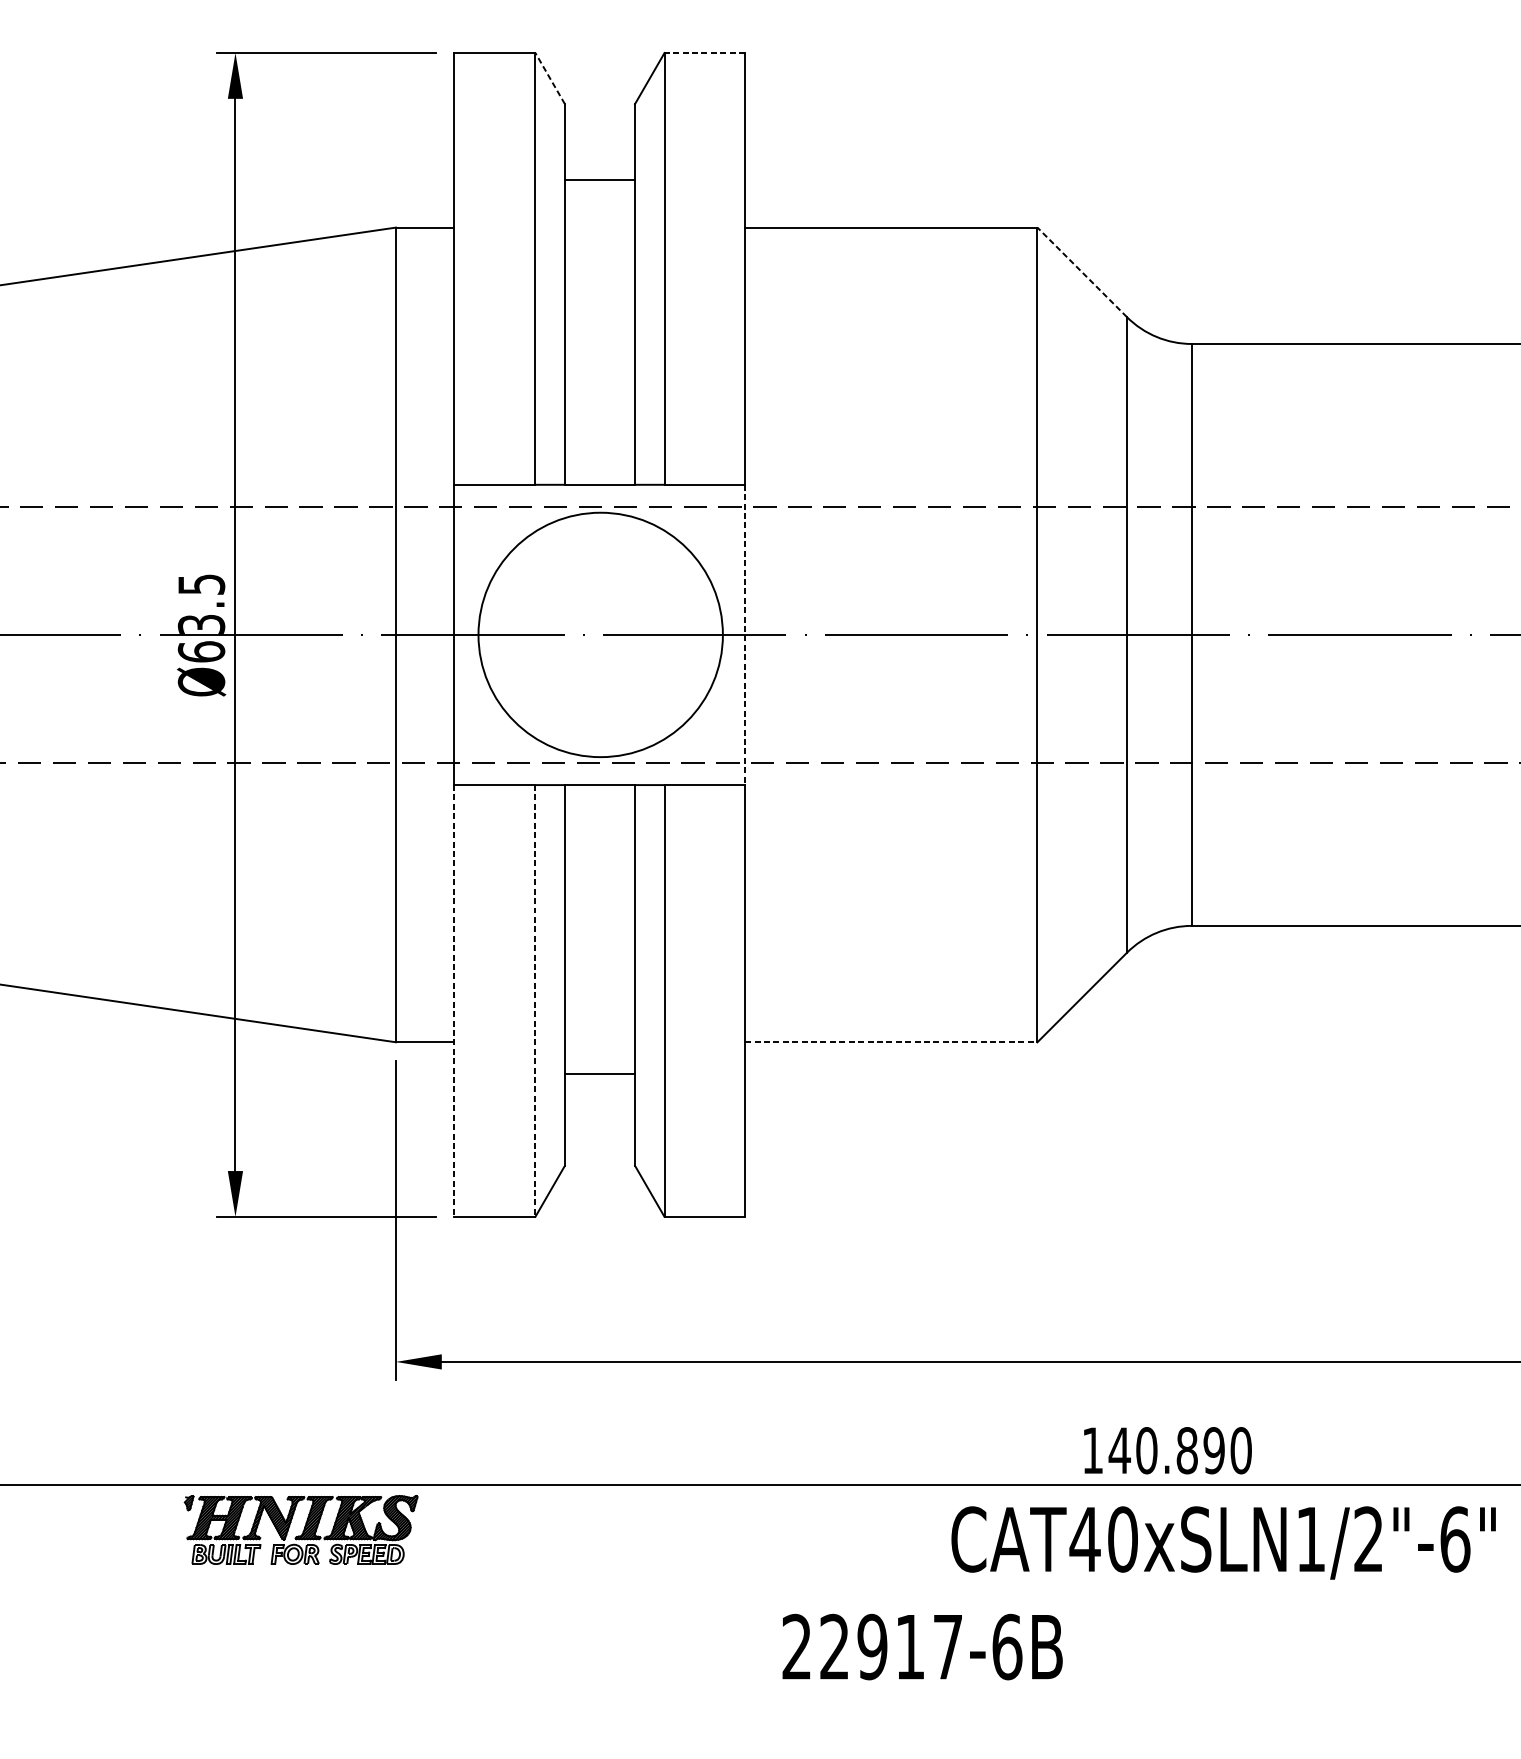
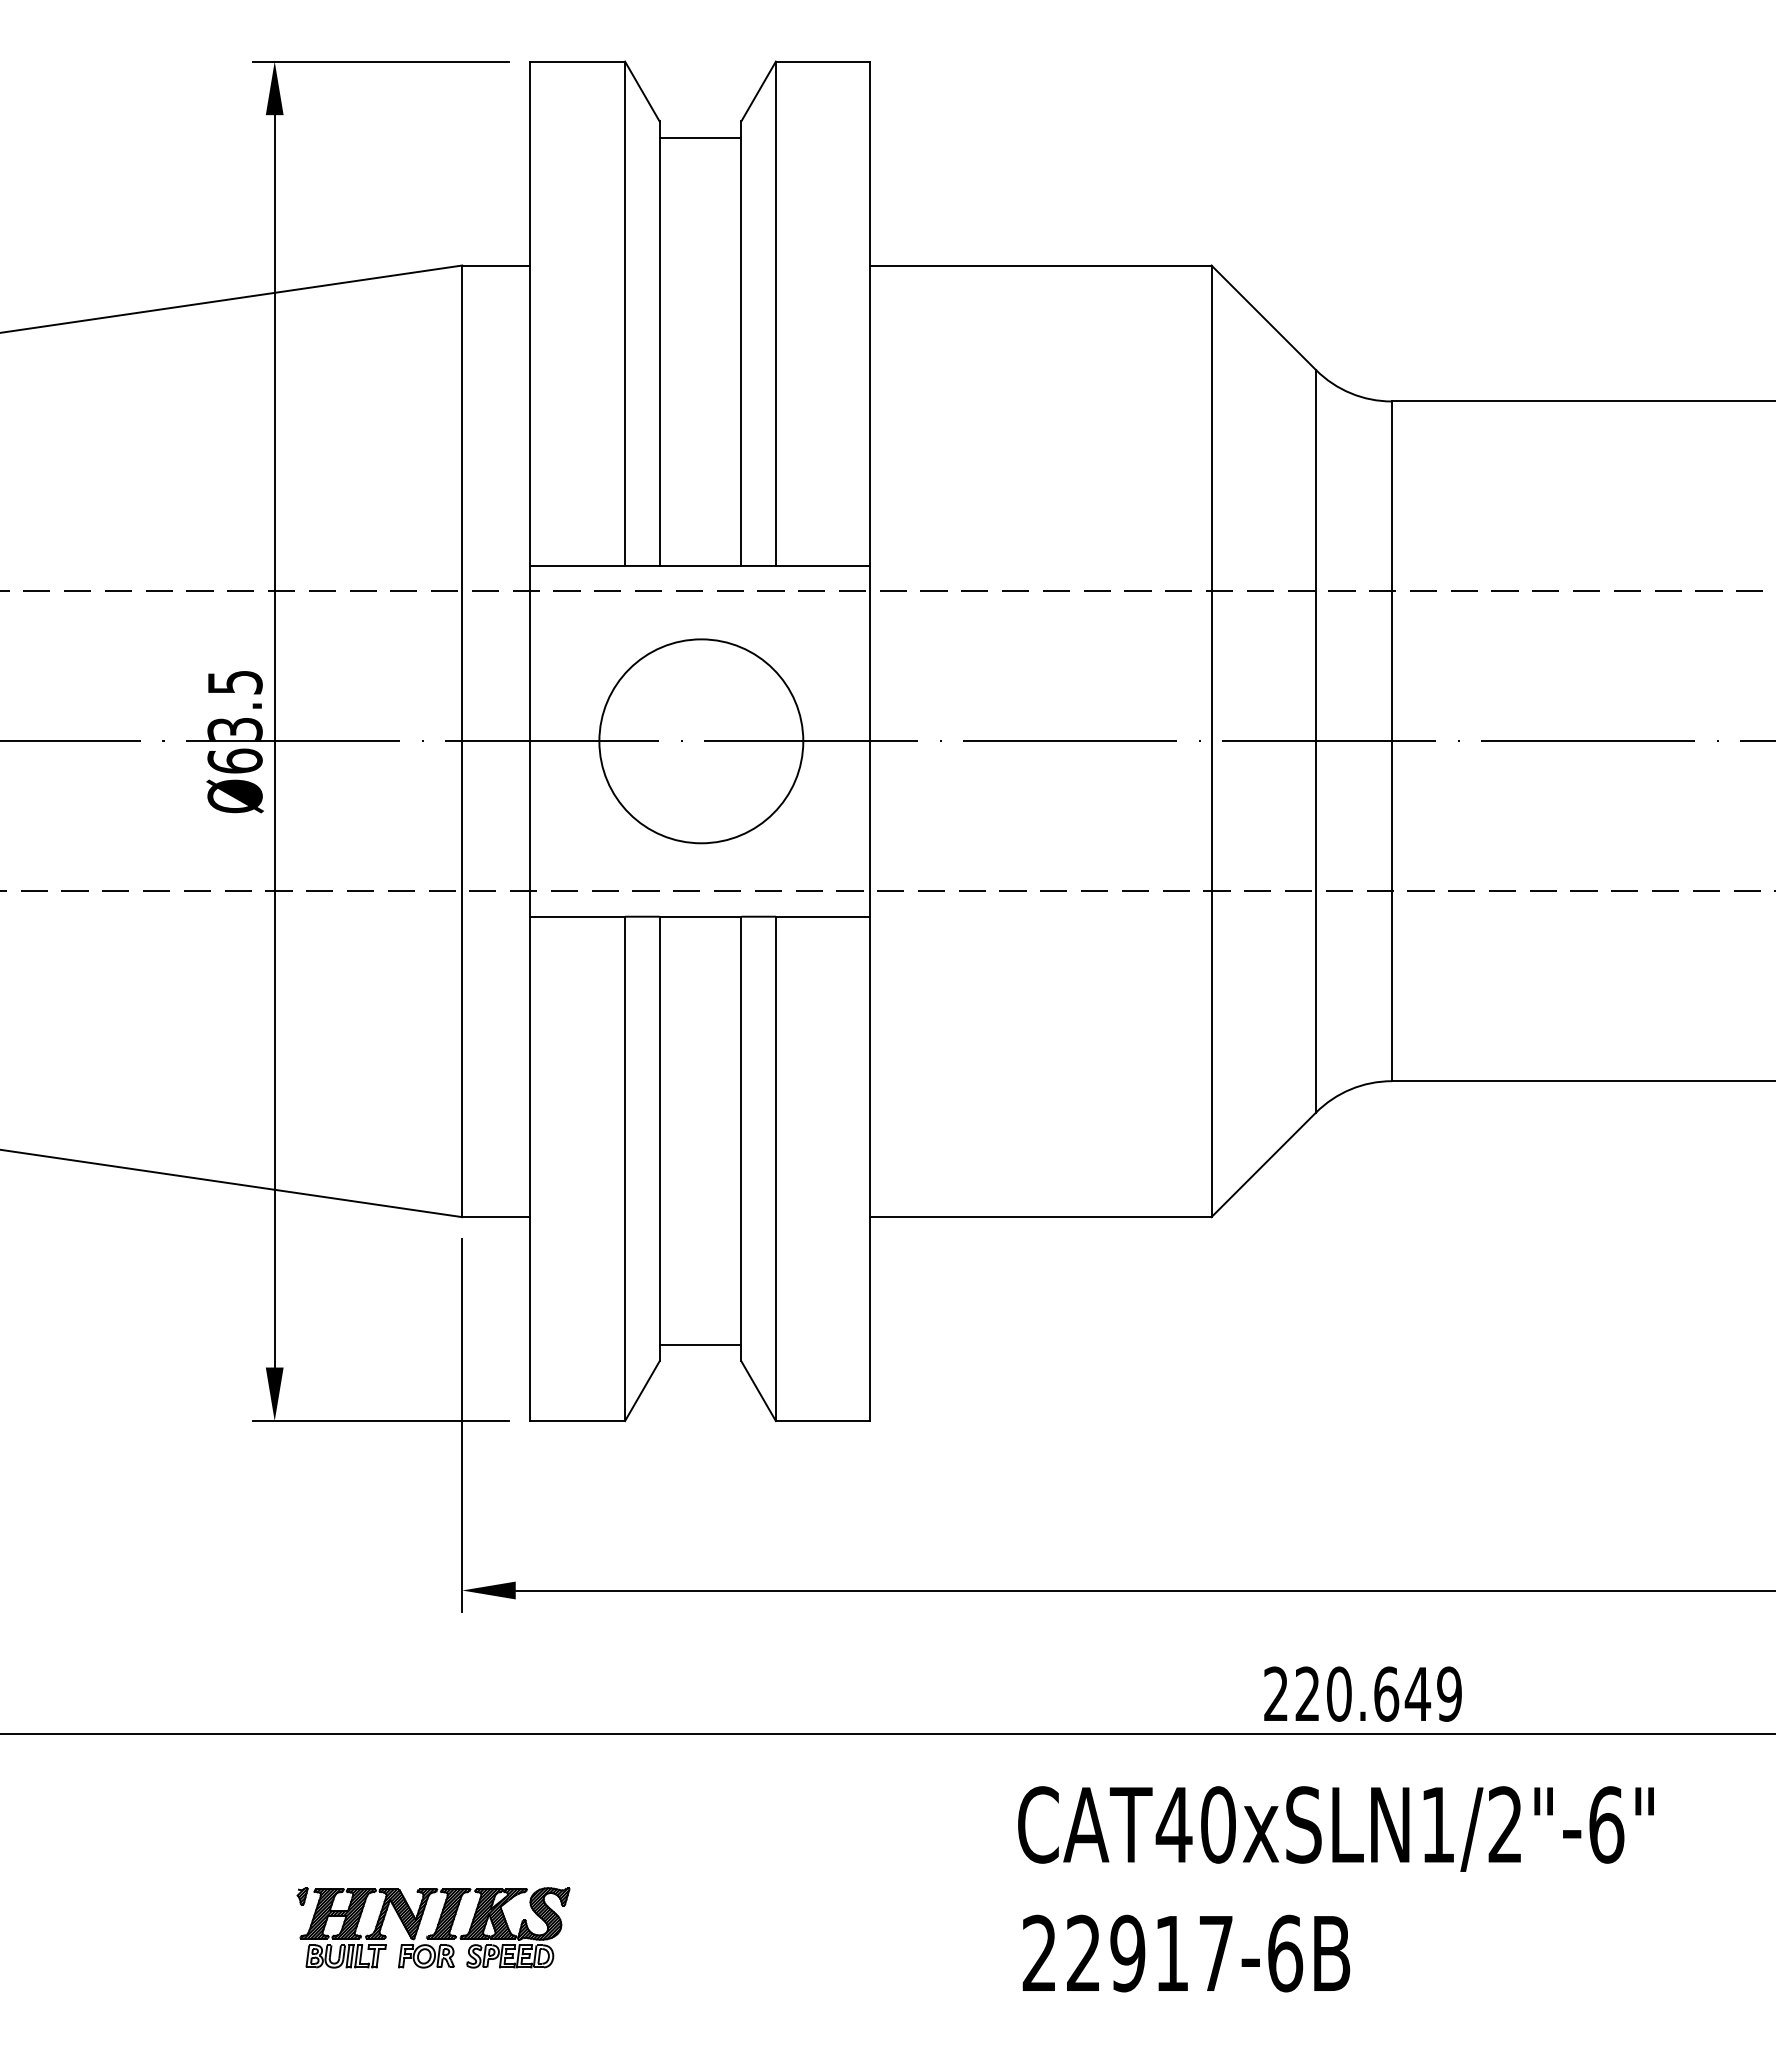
line: (704, 52) -> (822, 61), dashed -> solid
line: (550, 78) -> (642, 91), dashed -> solid
line: (599, 180) -> (700, 138), moved
line: (1081, 272) -> (1263, 317), dashed -> solid
circle: (600, 635) -> (701, 741), size x0.71
line: (745, 635) -> (870, 741), dashed -> solid
line: (454, 1001) -> (530, 1169), dashed -> solid
line: (535, 1001) -> (625, 1169), dashed -> solid
line: (891, 1042) -> (1040, 1217), dashed -> solid
line: (599, 1074) -> (700, 1344), moved
text: (1167, 1450) -> (1363, 1693), 140.890 -> 220.649
part: (301, 1529) -> (433, 1927), moved
text: (1223, 1542) -> (1335, 1828), moved
text: (922, 1646) -> (1186, 1953), moved

